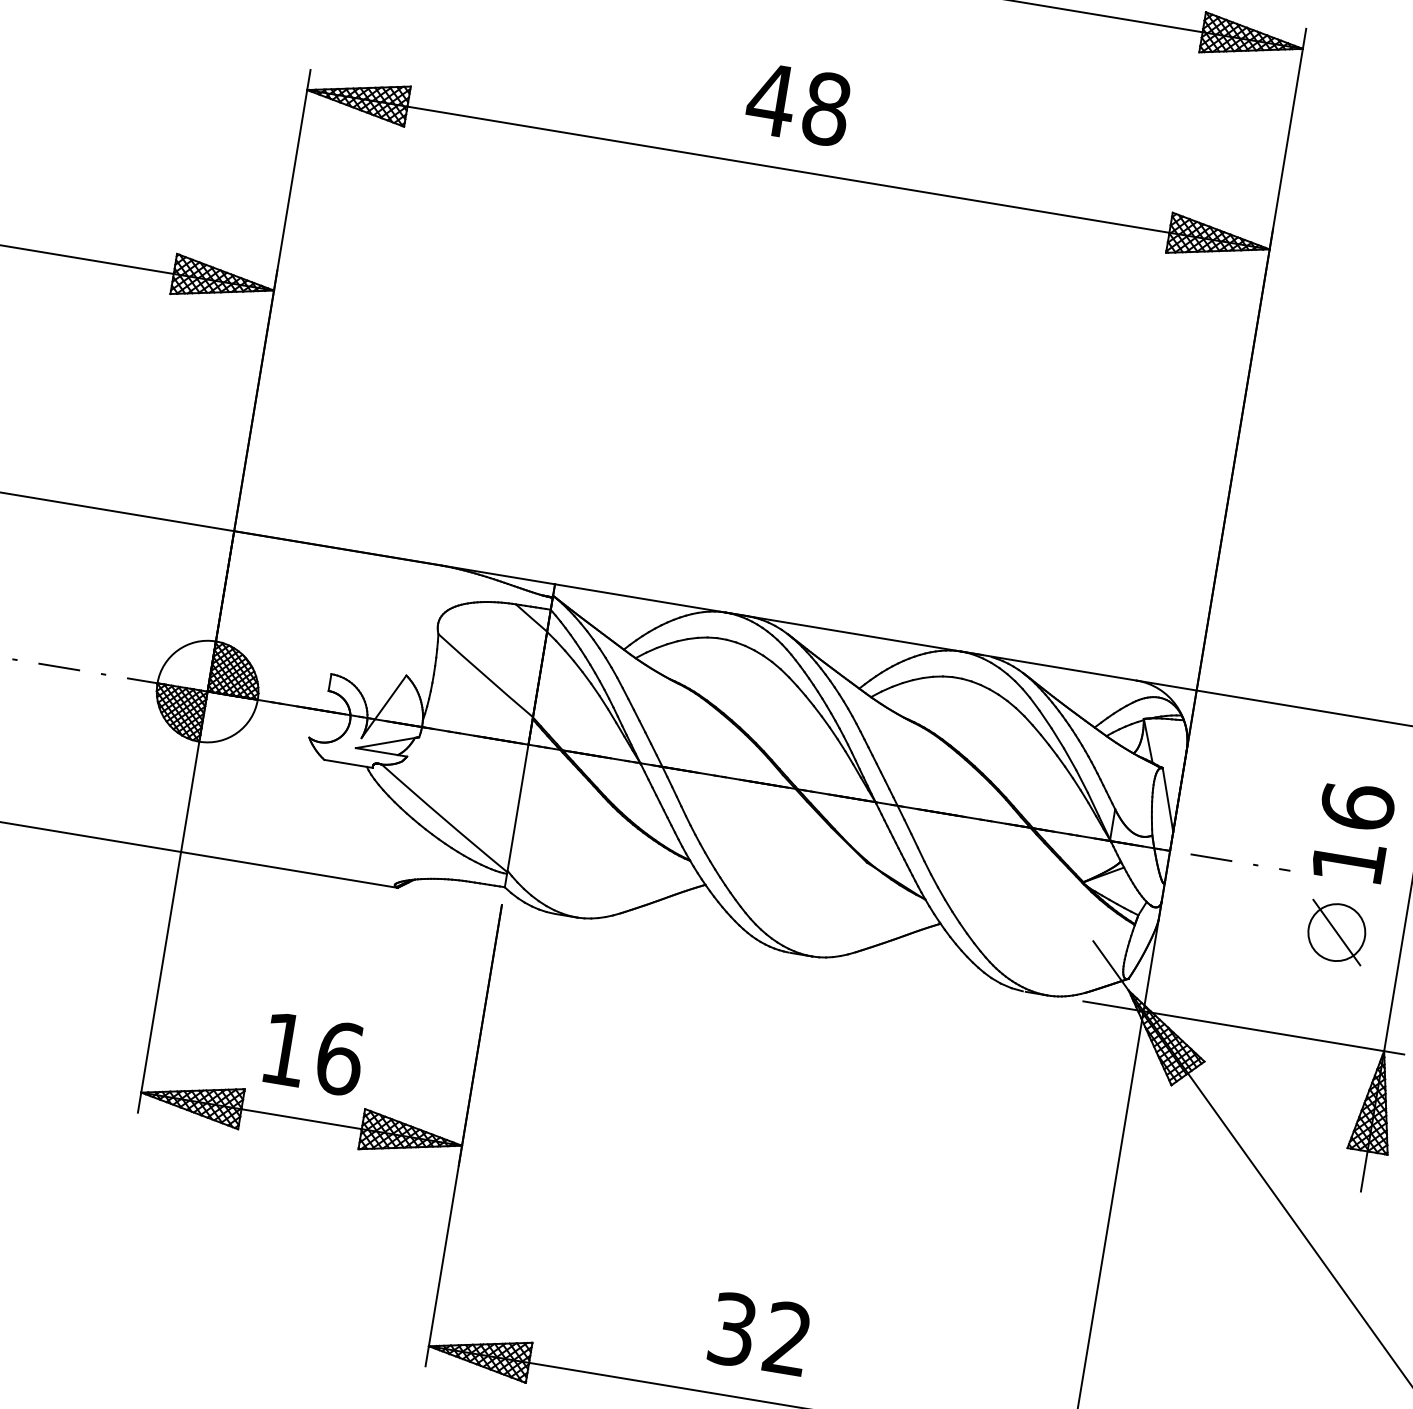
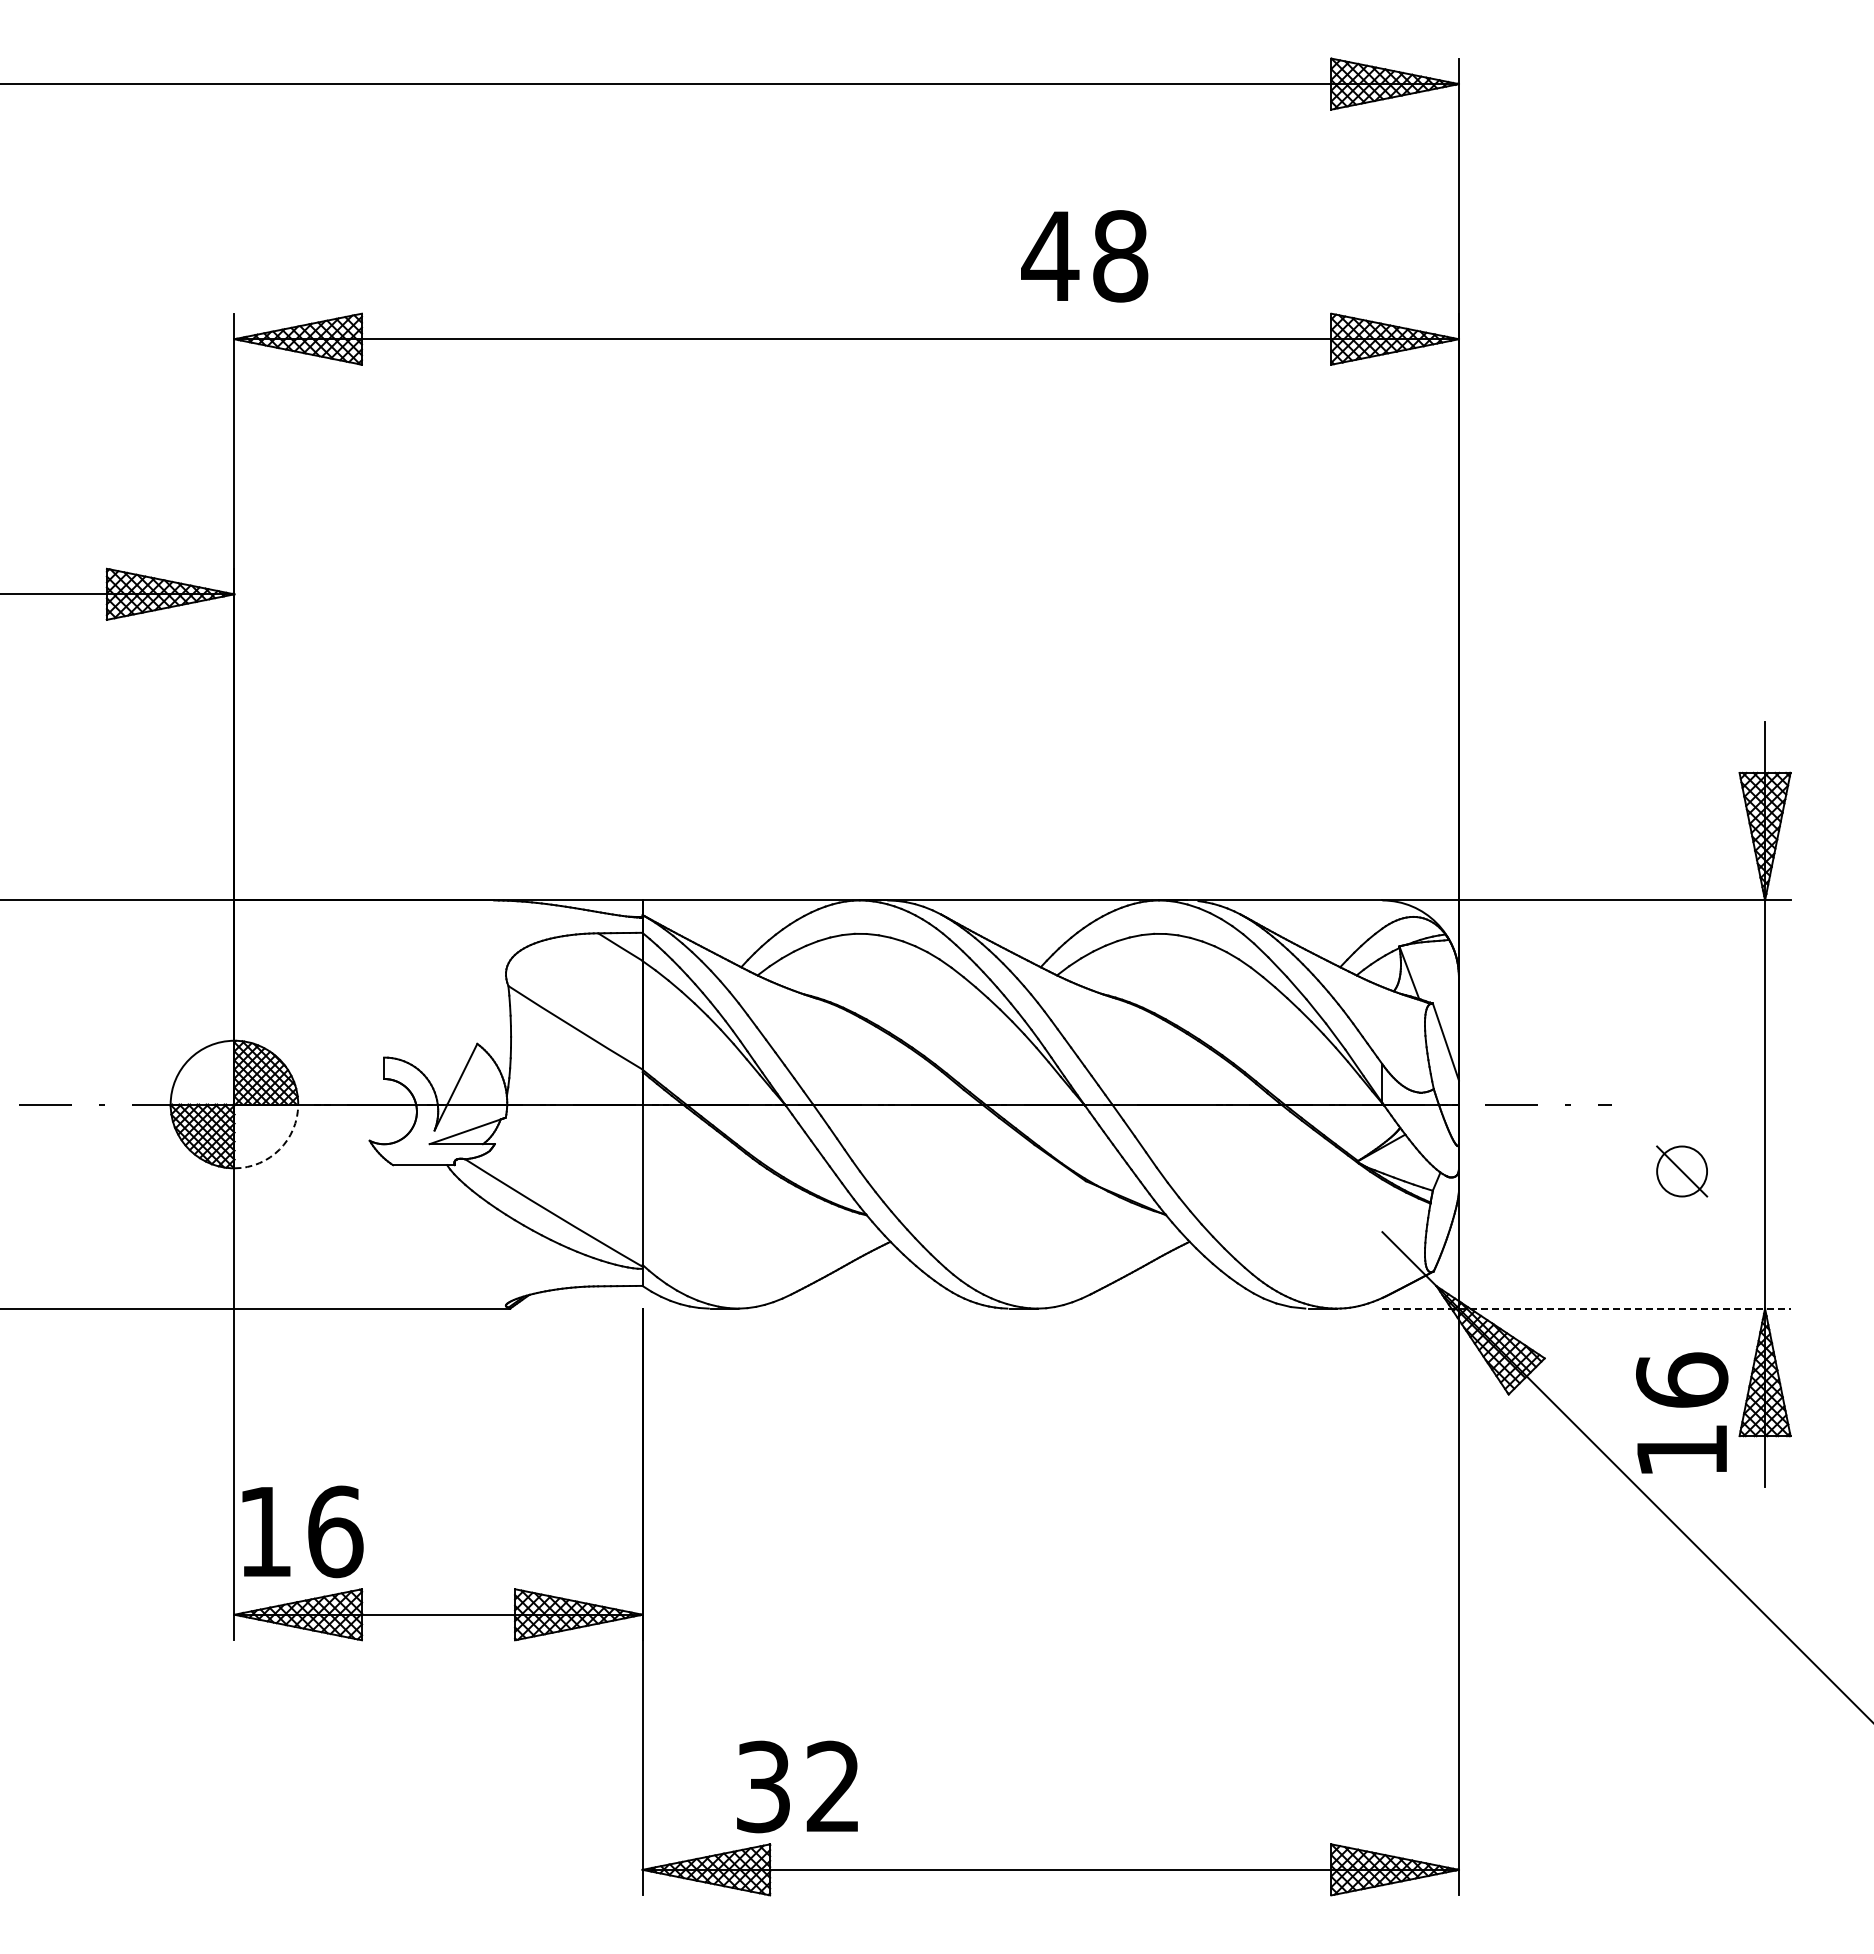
text: (798, 104) -> (1084, 256), moved
arc: (237, 732) -> (279, 1149), solid -> dashed
text: (1353, 832) -> (1682, 1412), moved
part: (1336, 932) -> (1681, 1171), size x0.7
line: (1244, 1027) -> (1587, 1308), solid -> dashed
text: (314, 1053) -> (302, 1531), moved
text: (759, 1333) -> (797, 1786), moved

